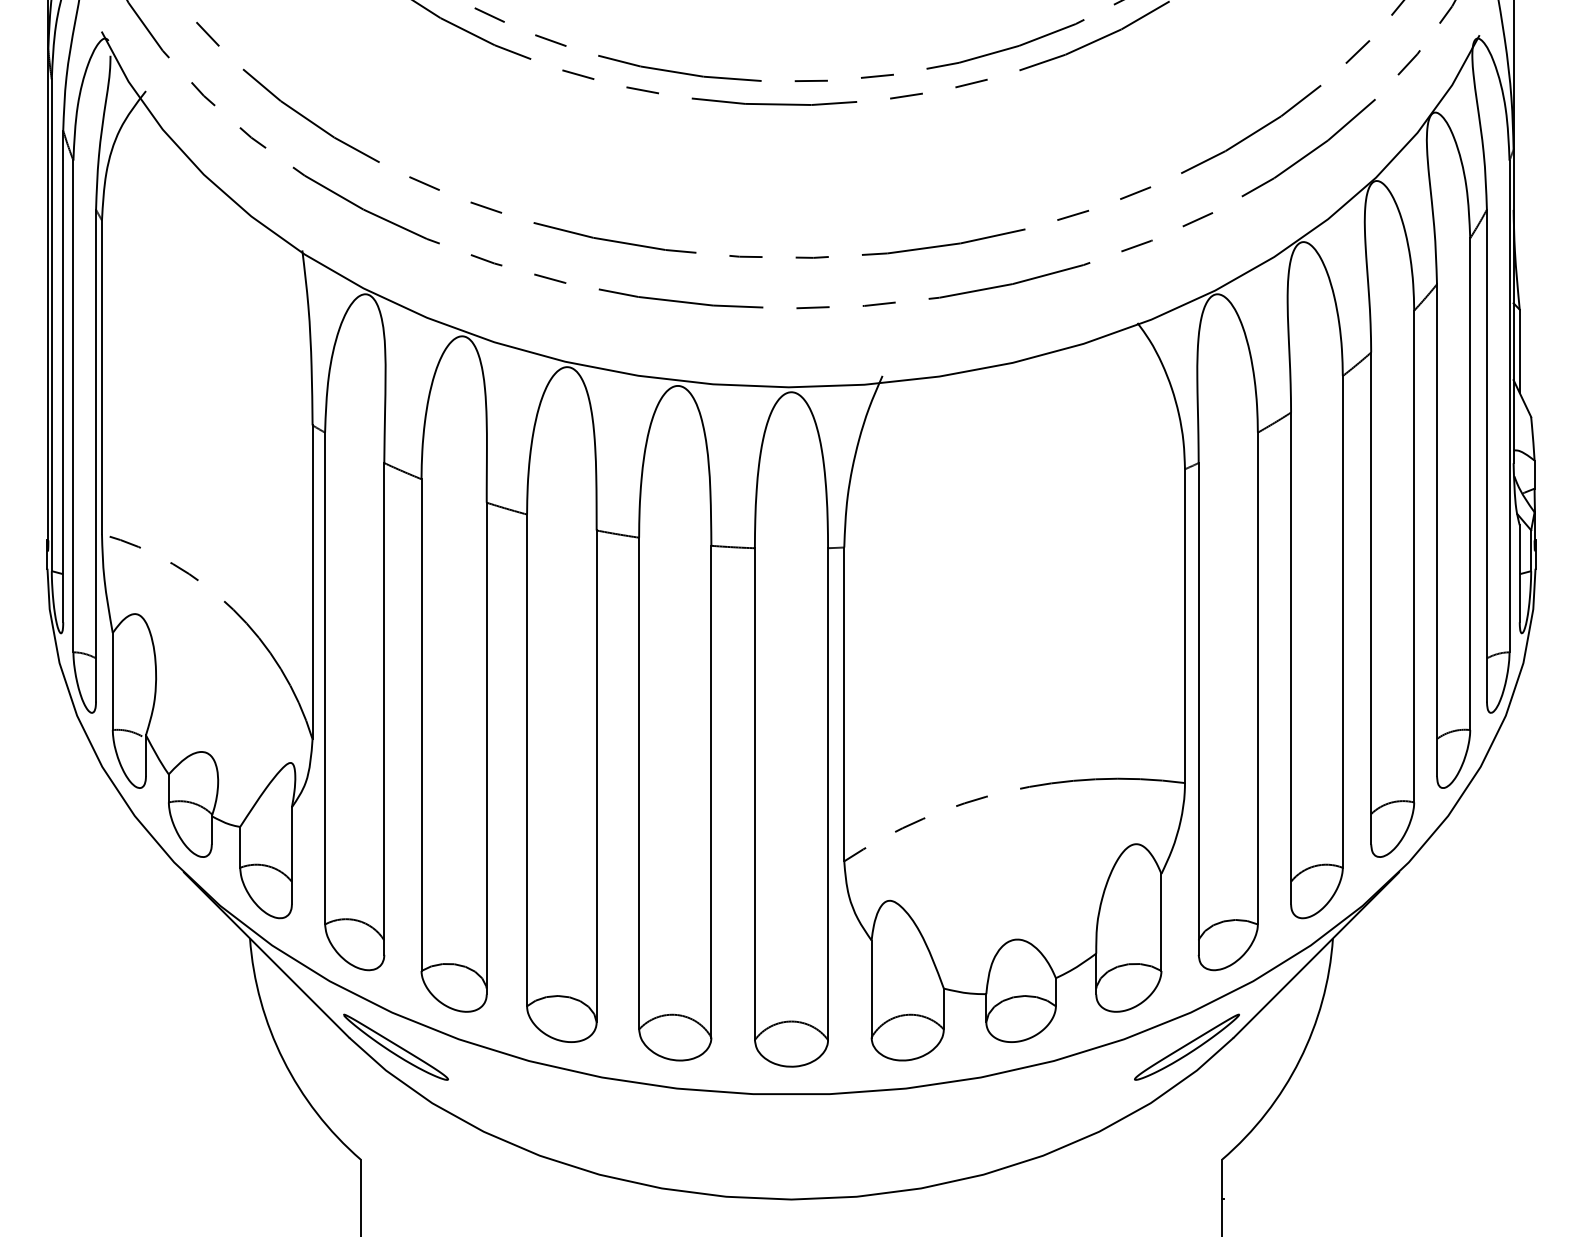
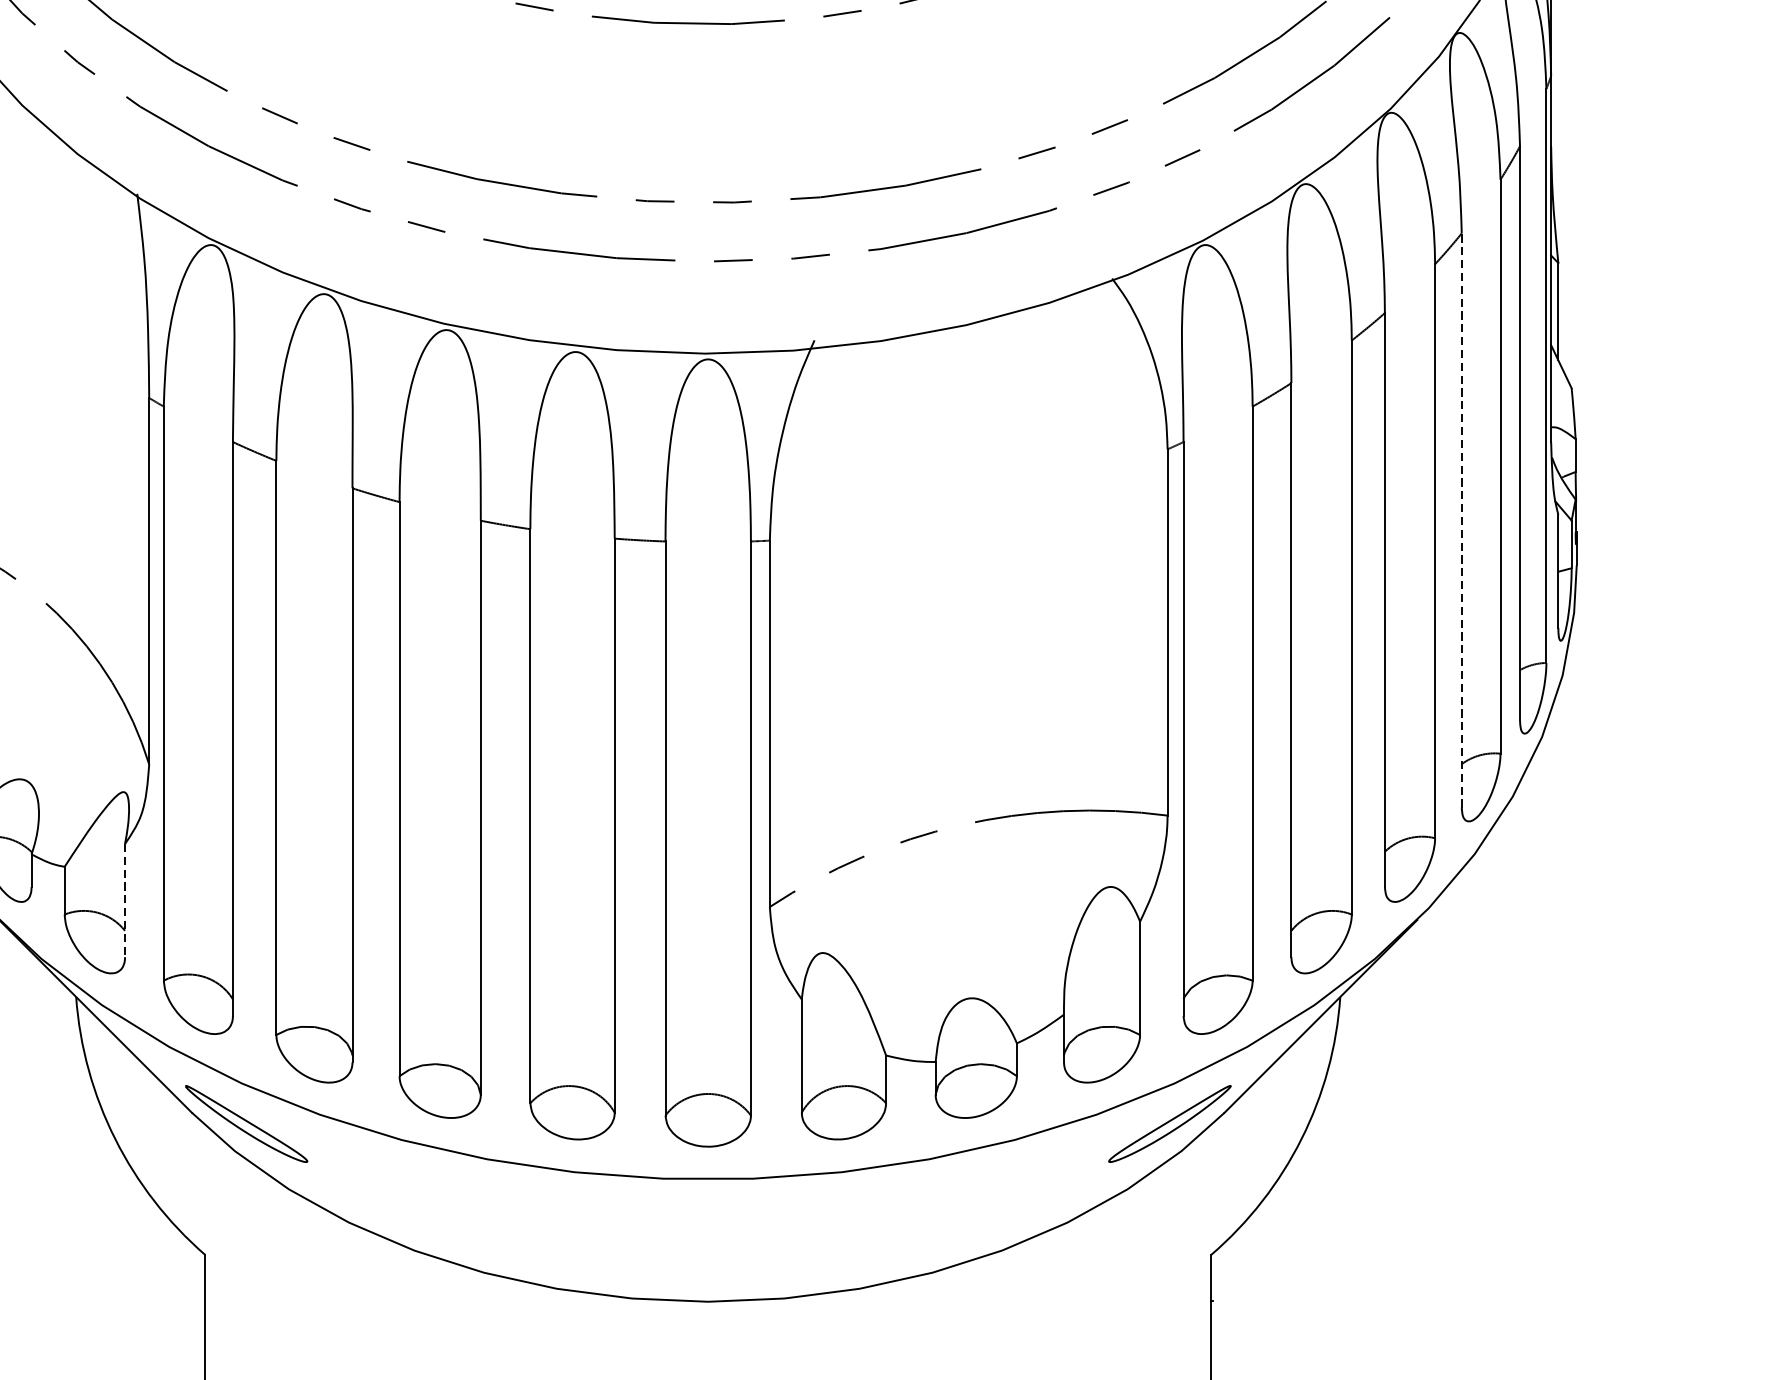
line: (1437, 530) -> (1462, 520), solid -> dashed
line: (291, 855) -> (124, 900), solid -> dashed

